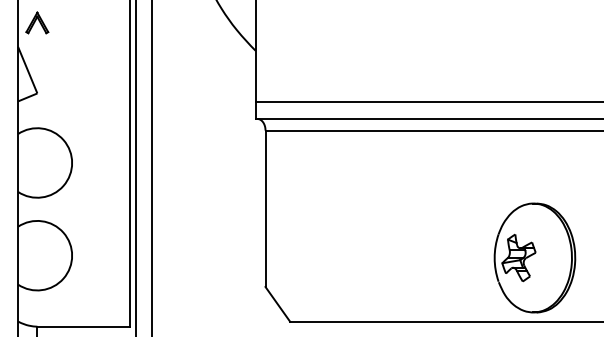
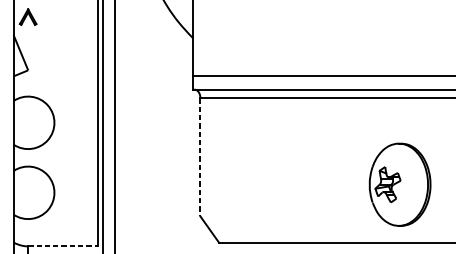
line: (265, 209) -> (200, 157), solid -> dashed
part: (534, 257) -> (399, 184), moved
line: (84, 326) -> (63, 246), solid -> dashed

